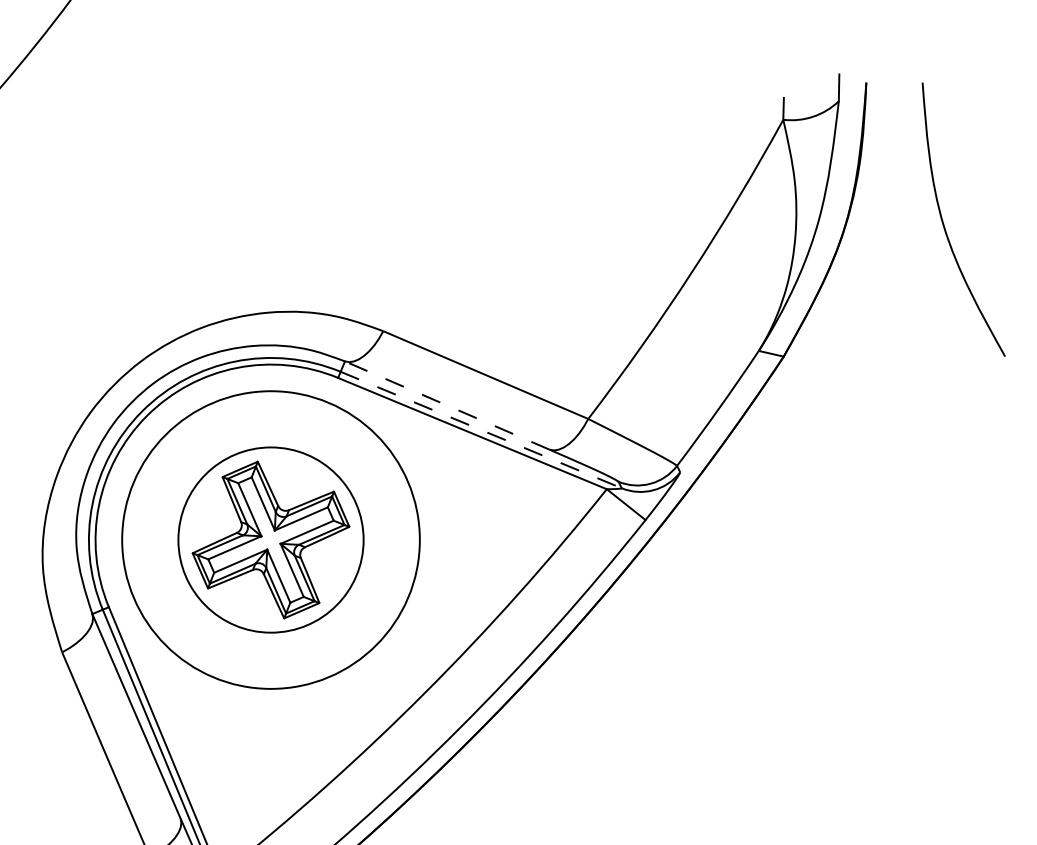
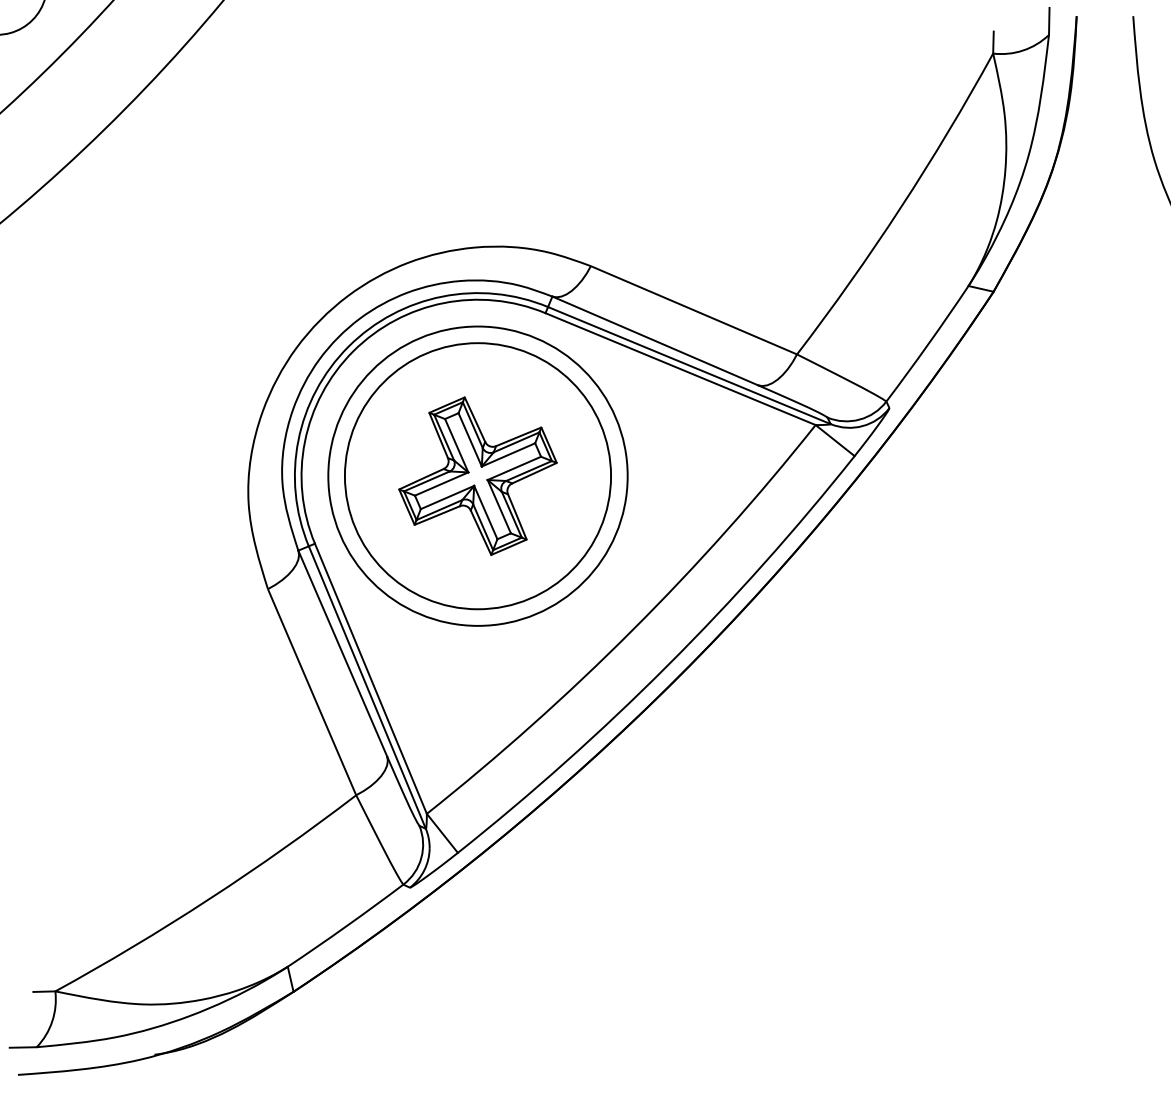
line: (446, 405) -> (654, 340), dashed -> solid
line: (481, 429) -> (689, 365), dashed -> solid
circle: (270, 540) -> (477, 476), size x1.43

